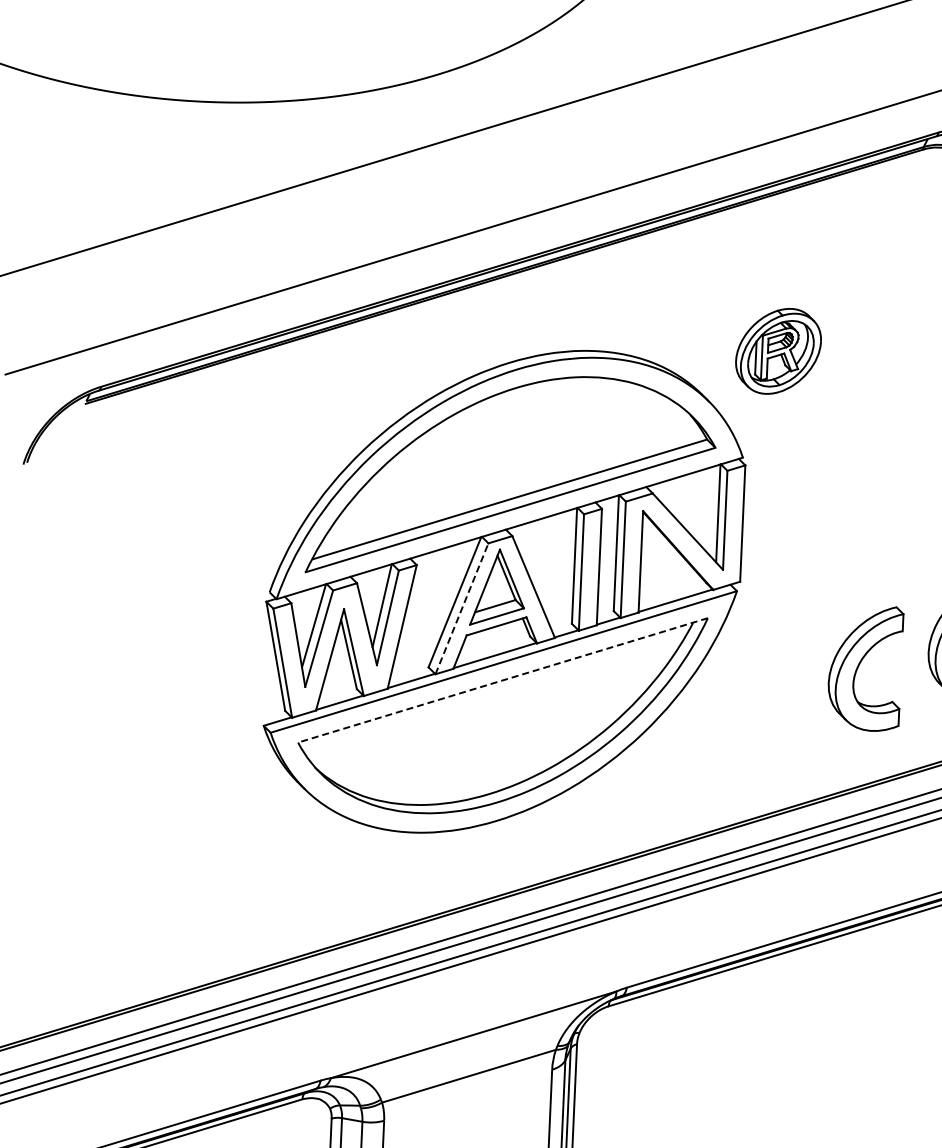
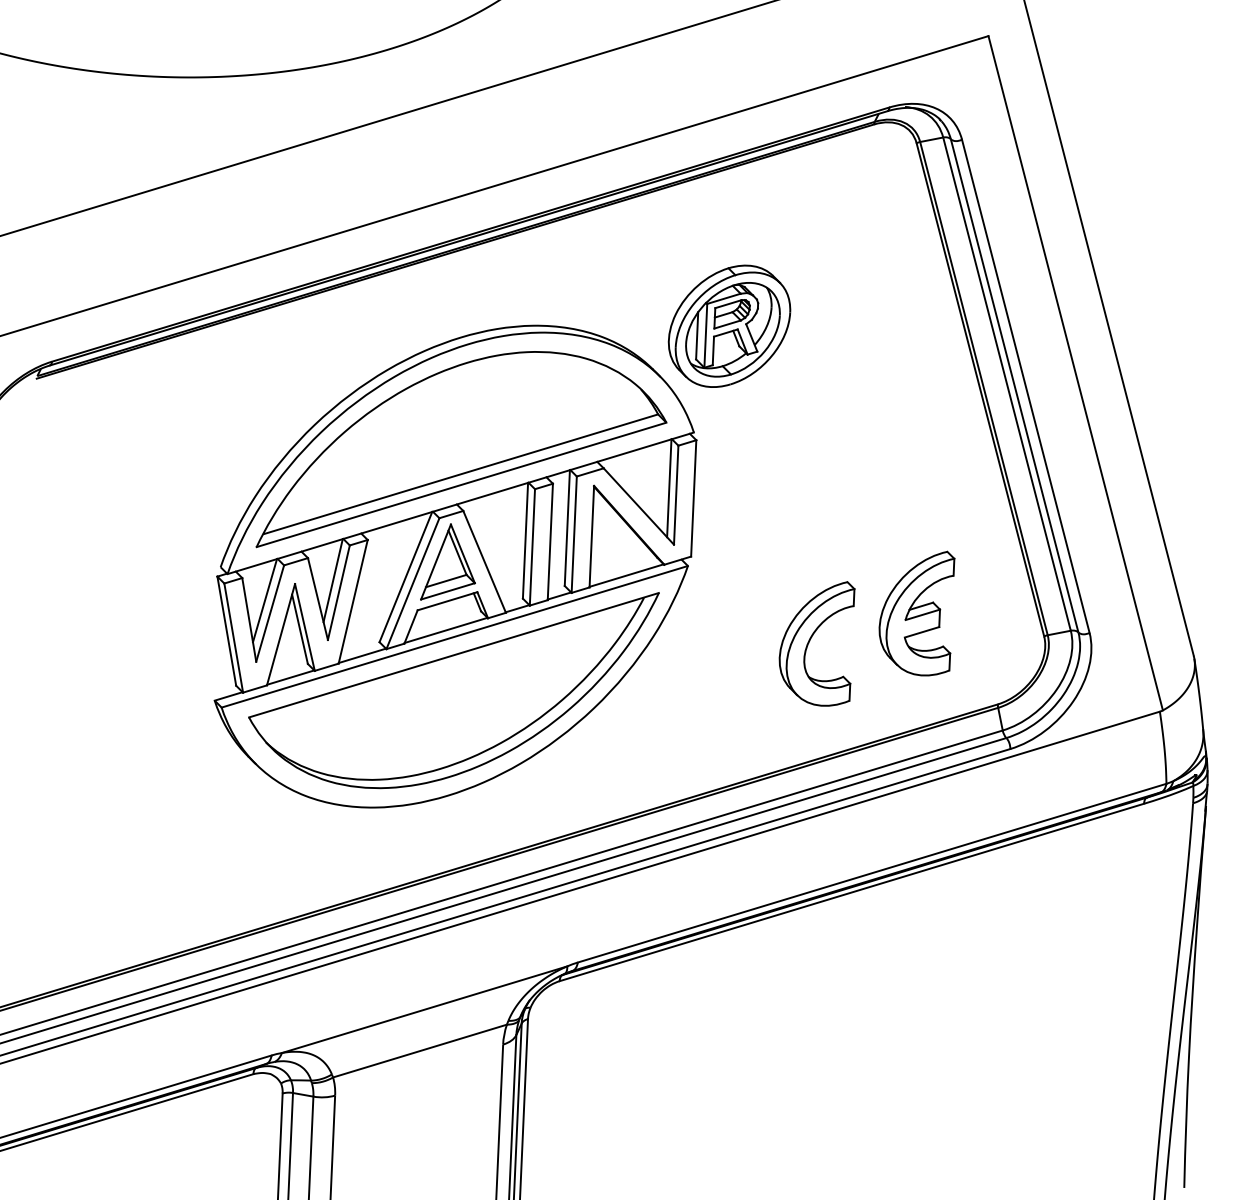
part: (778, 350) -> (729, 325), size x1.43
line: (461, 608) -> (412, 583), dashed -> solid
line: (502, 680) -> (453, 655), dashed -> solid

